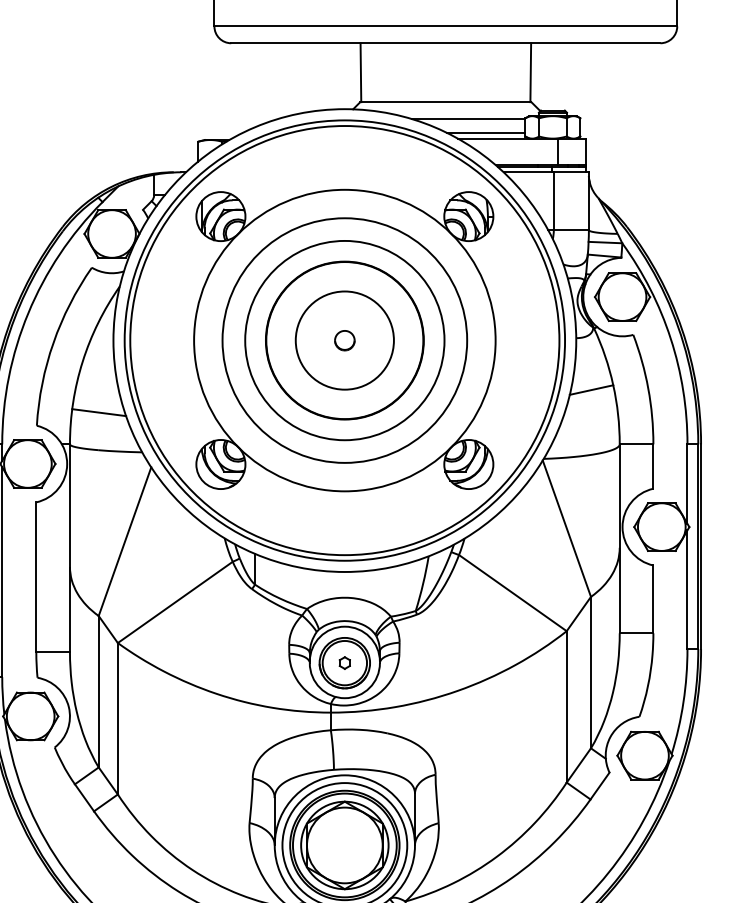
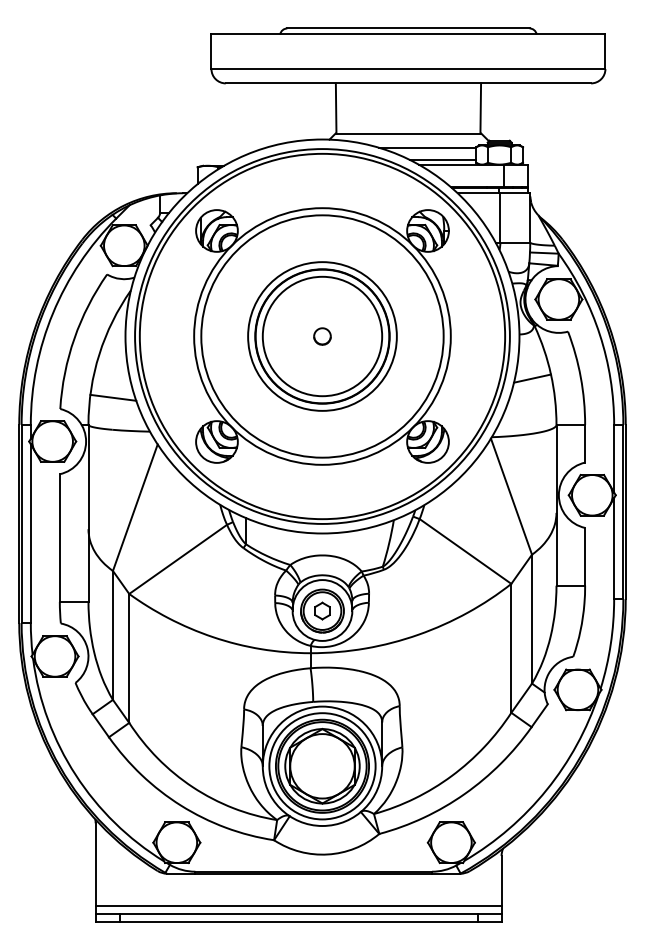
circle: (344, 340) -> (322, 336), size x0.71
circle: (344, 340) -> (322, 336), size x1.43
circle: (344, 340) -> (322, 336), size x1.43
part: (344, 662) -> (322, 610), size x1.67

